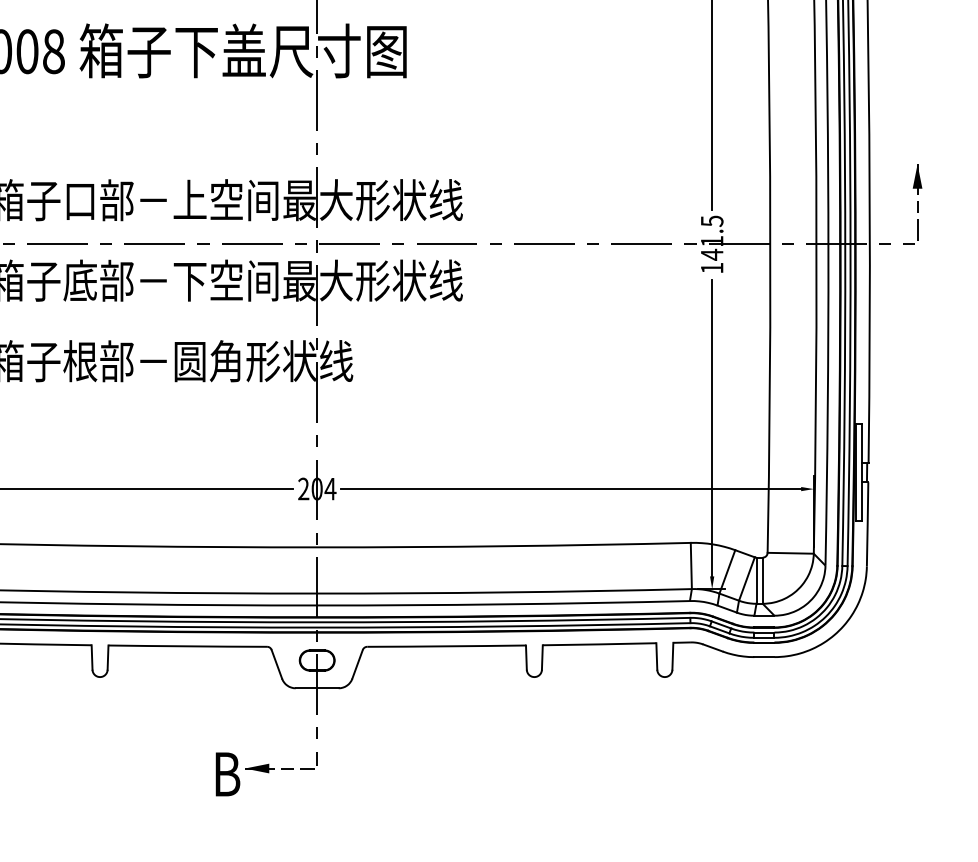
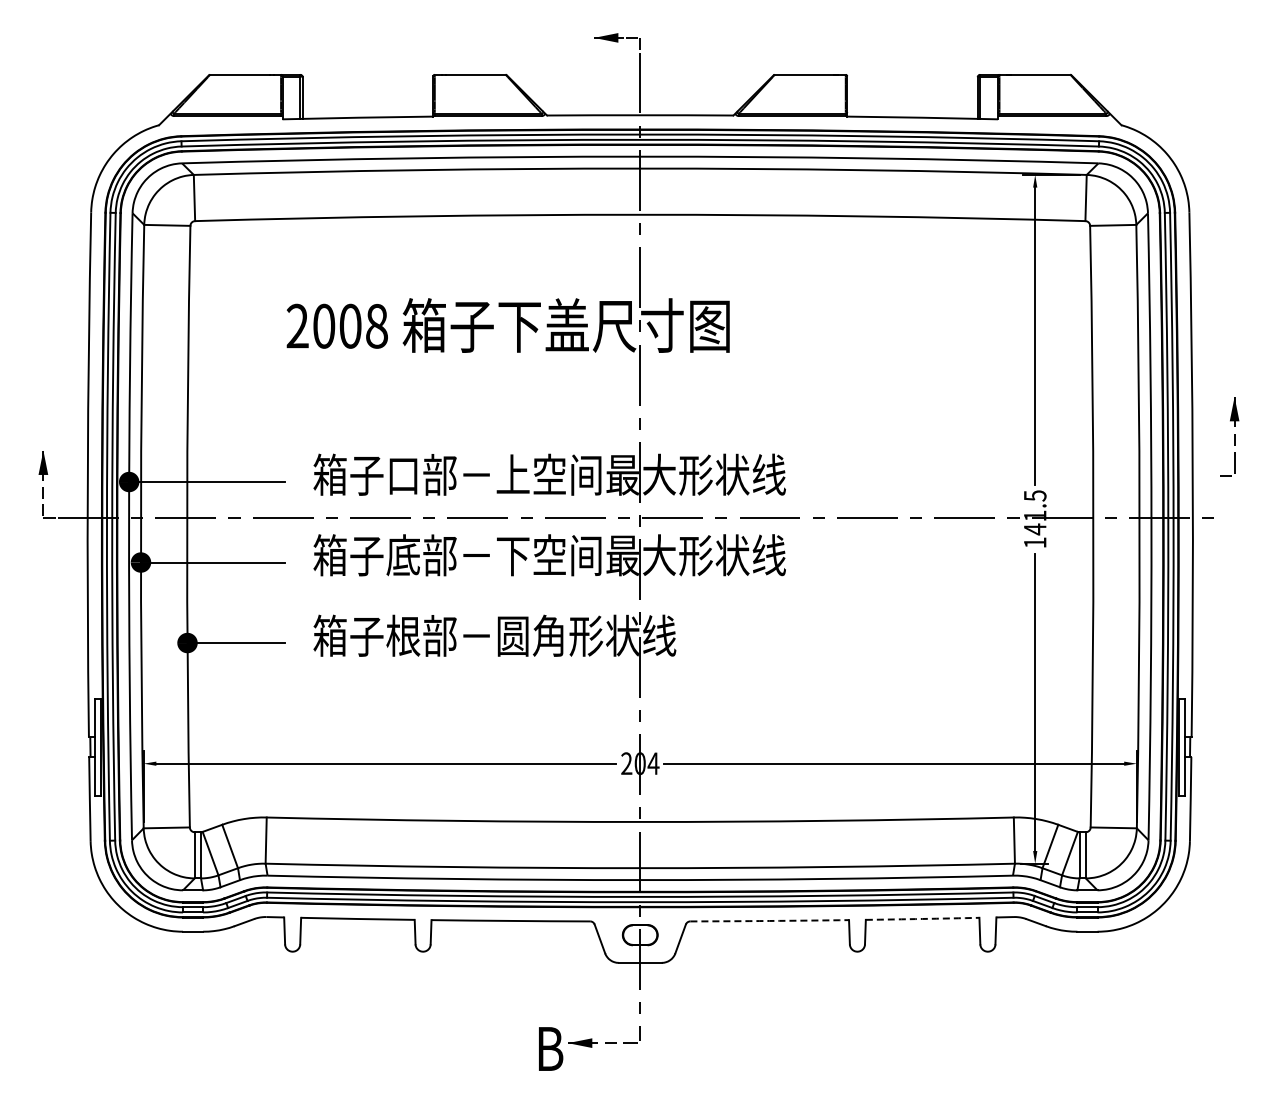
part: (912, 203) -> (1229, 436), moved
arc: (599, 643) -> (922, 918), solid -> dashed
arc: (446, 645) -> (769, 920), solid -> dashed

